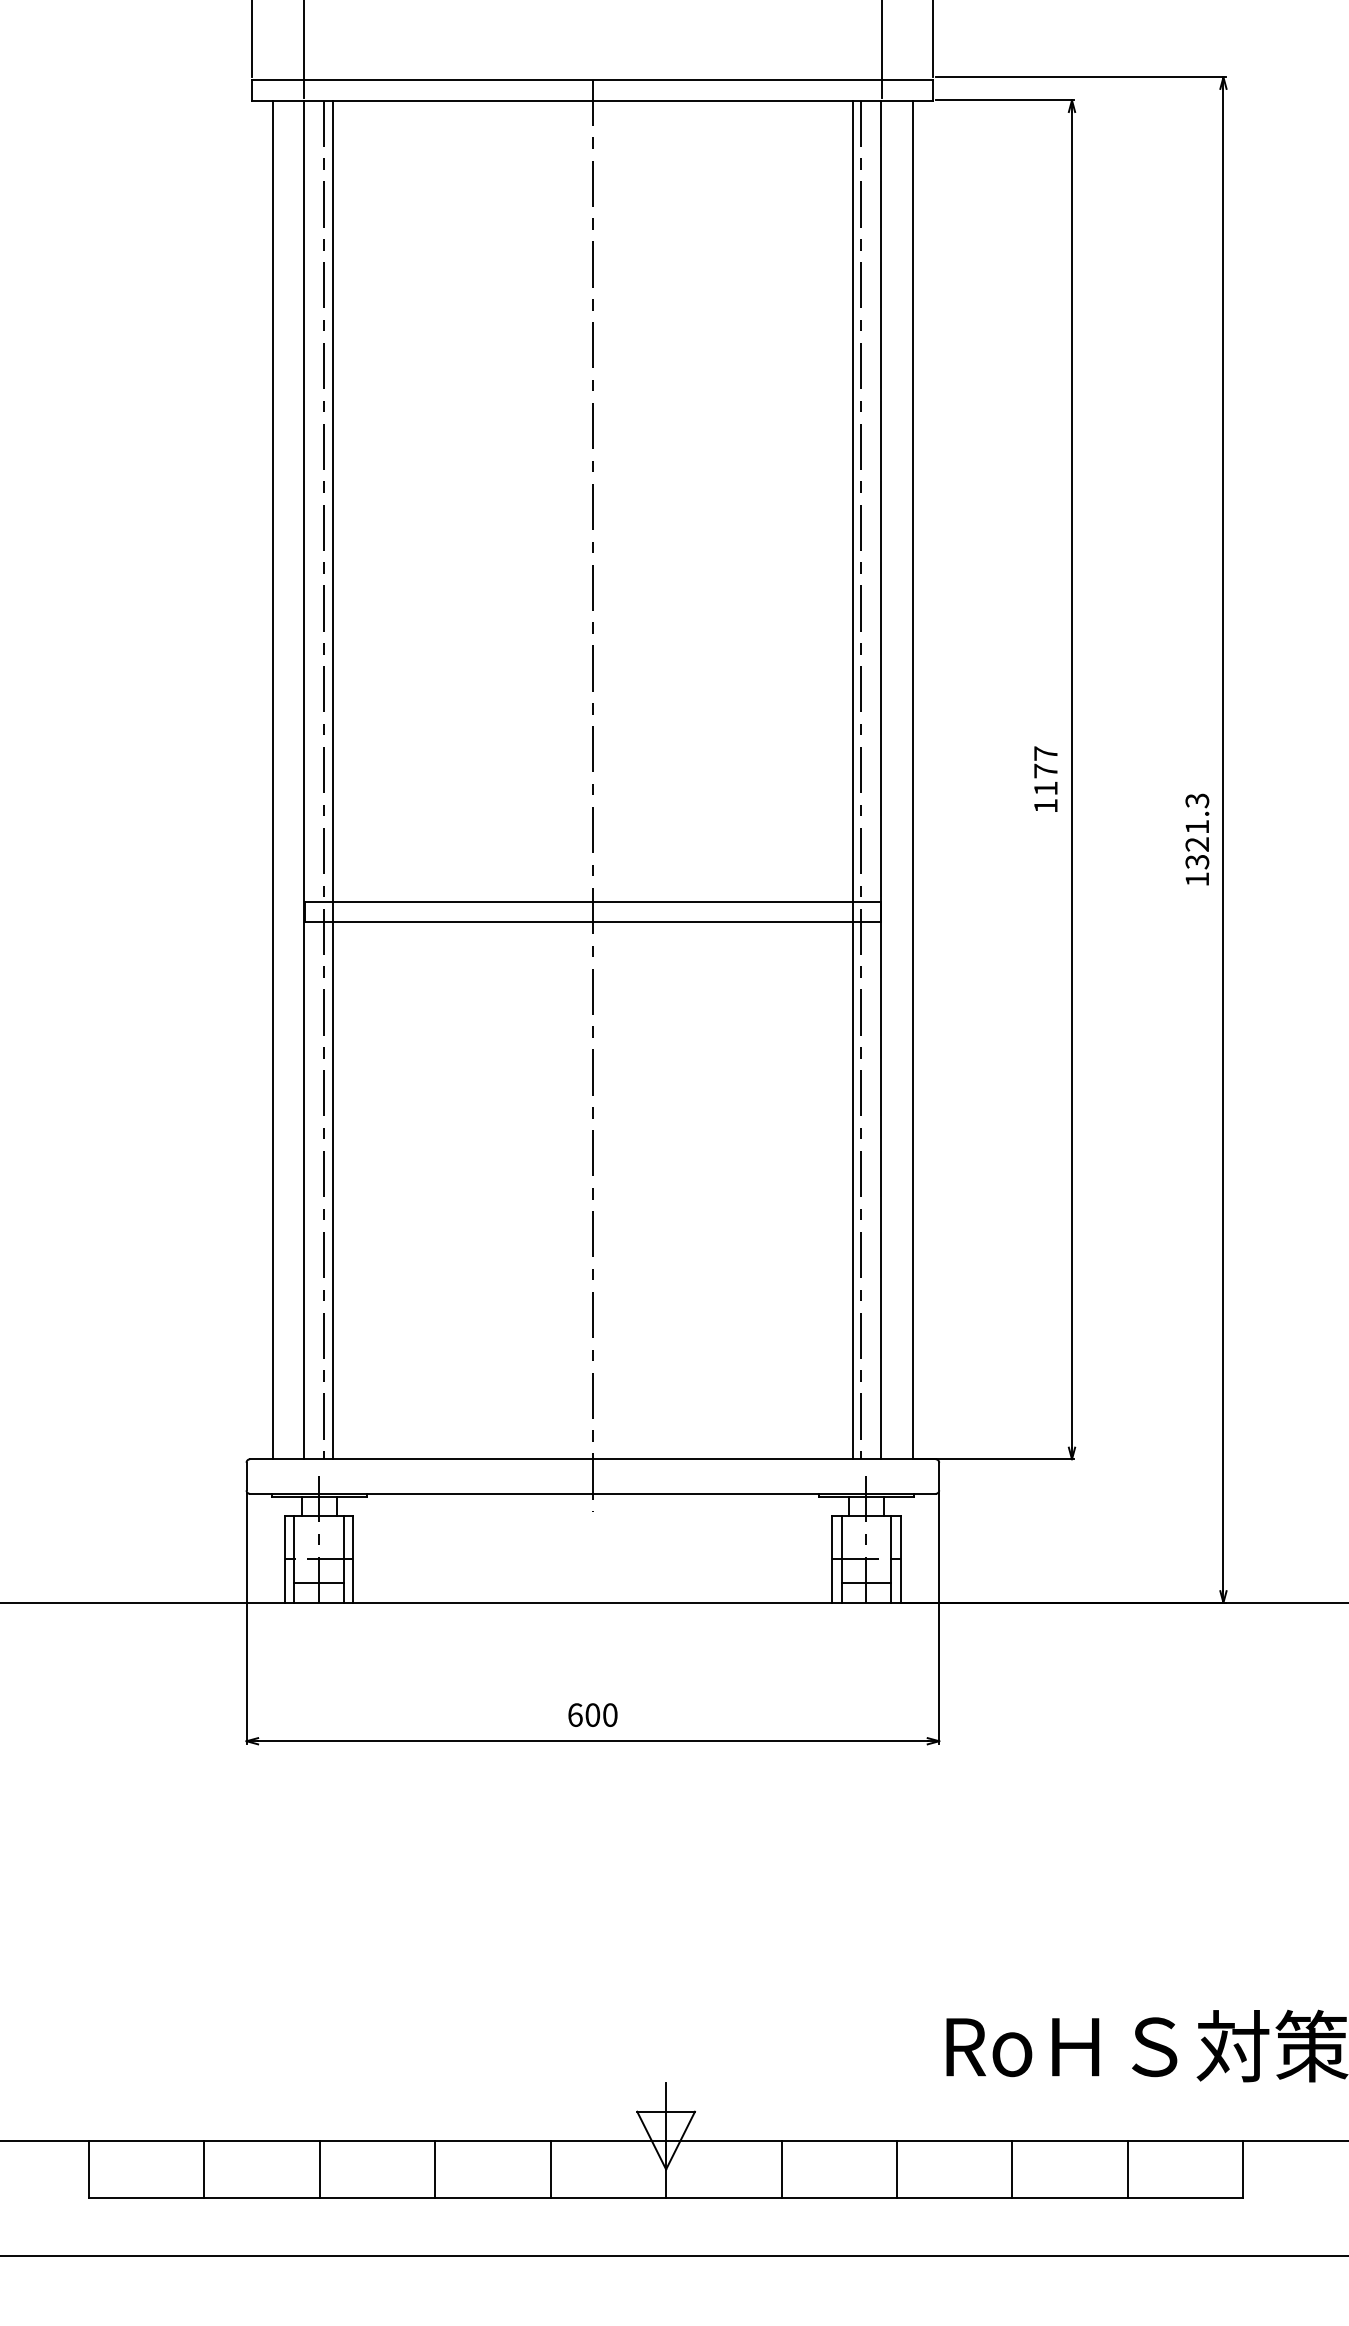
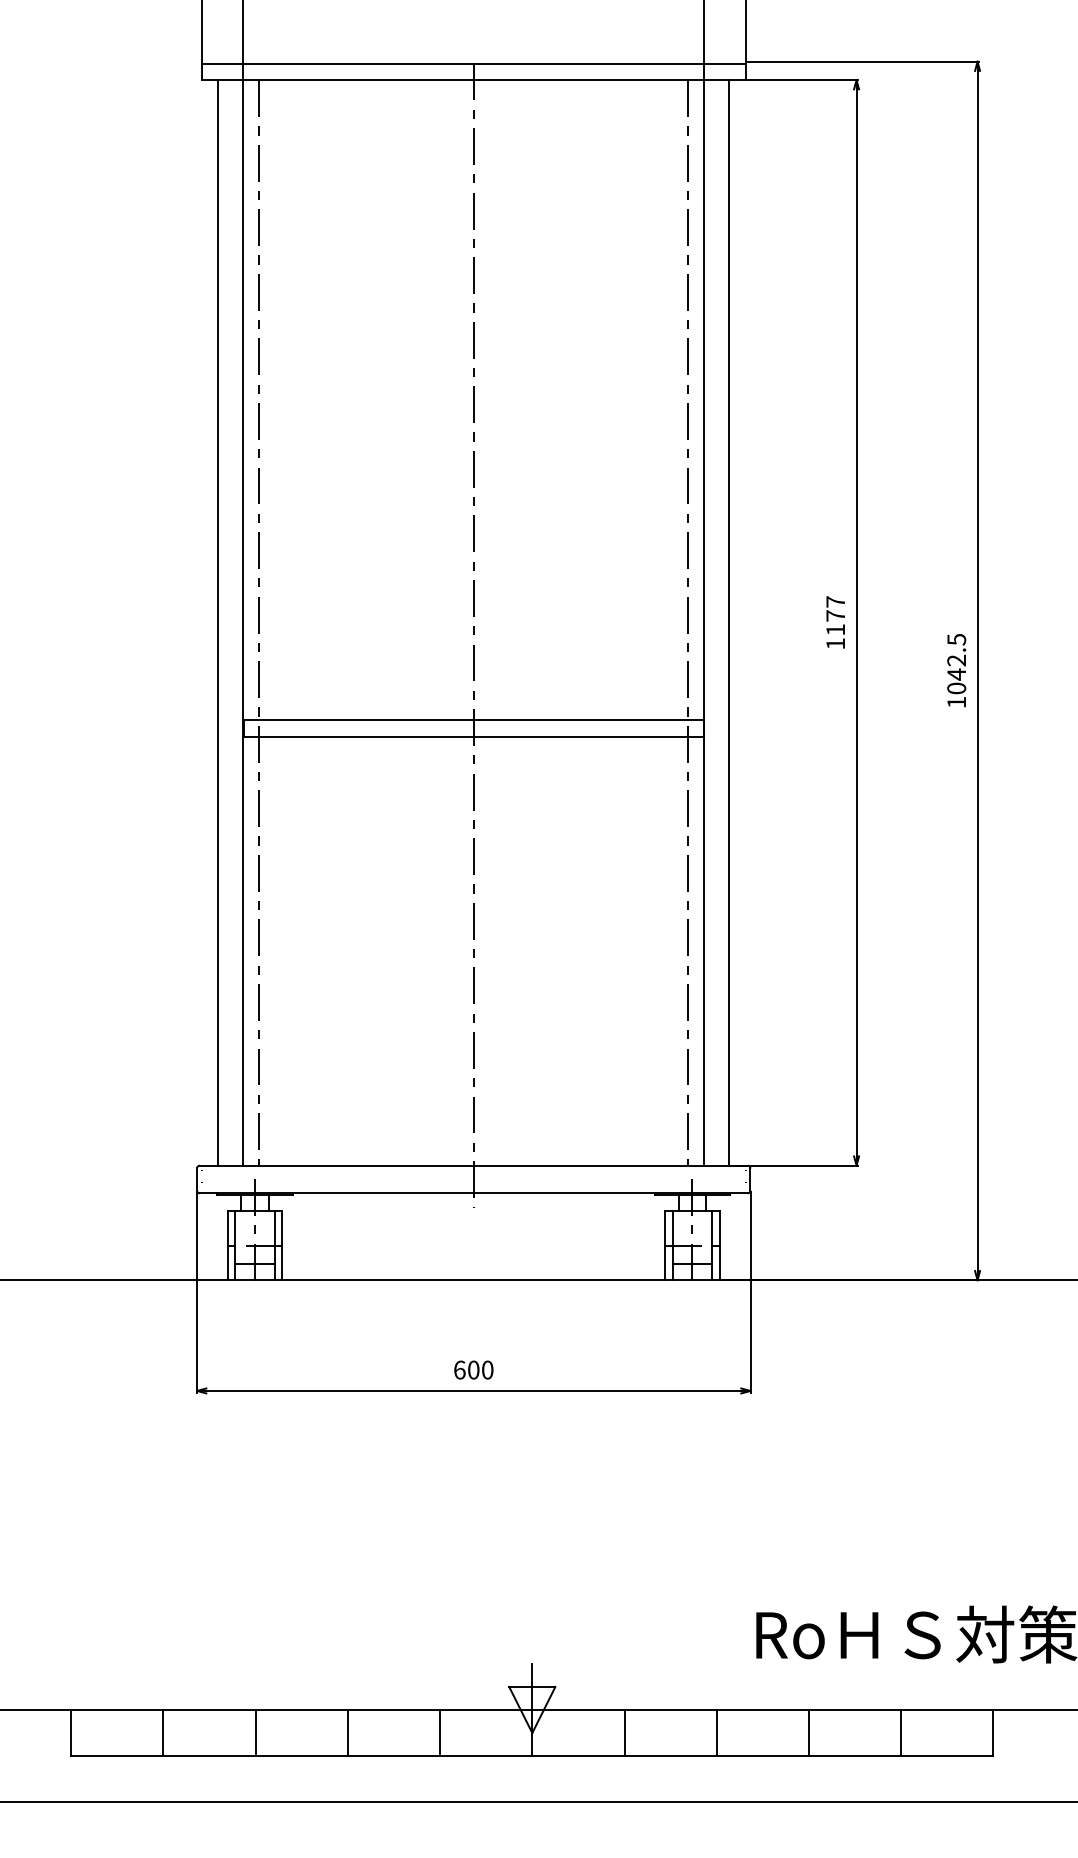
line: (333, 779) -> (266, 622), removed
line: (852, 779) -> (681, 622), removed
text: (1197, 831) -> (956, 664), 1321.3 -> 1042.5

